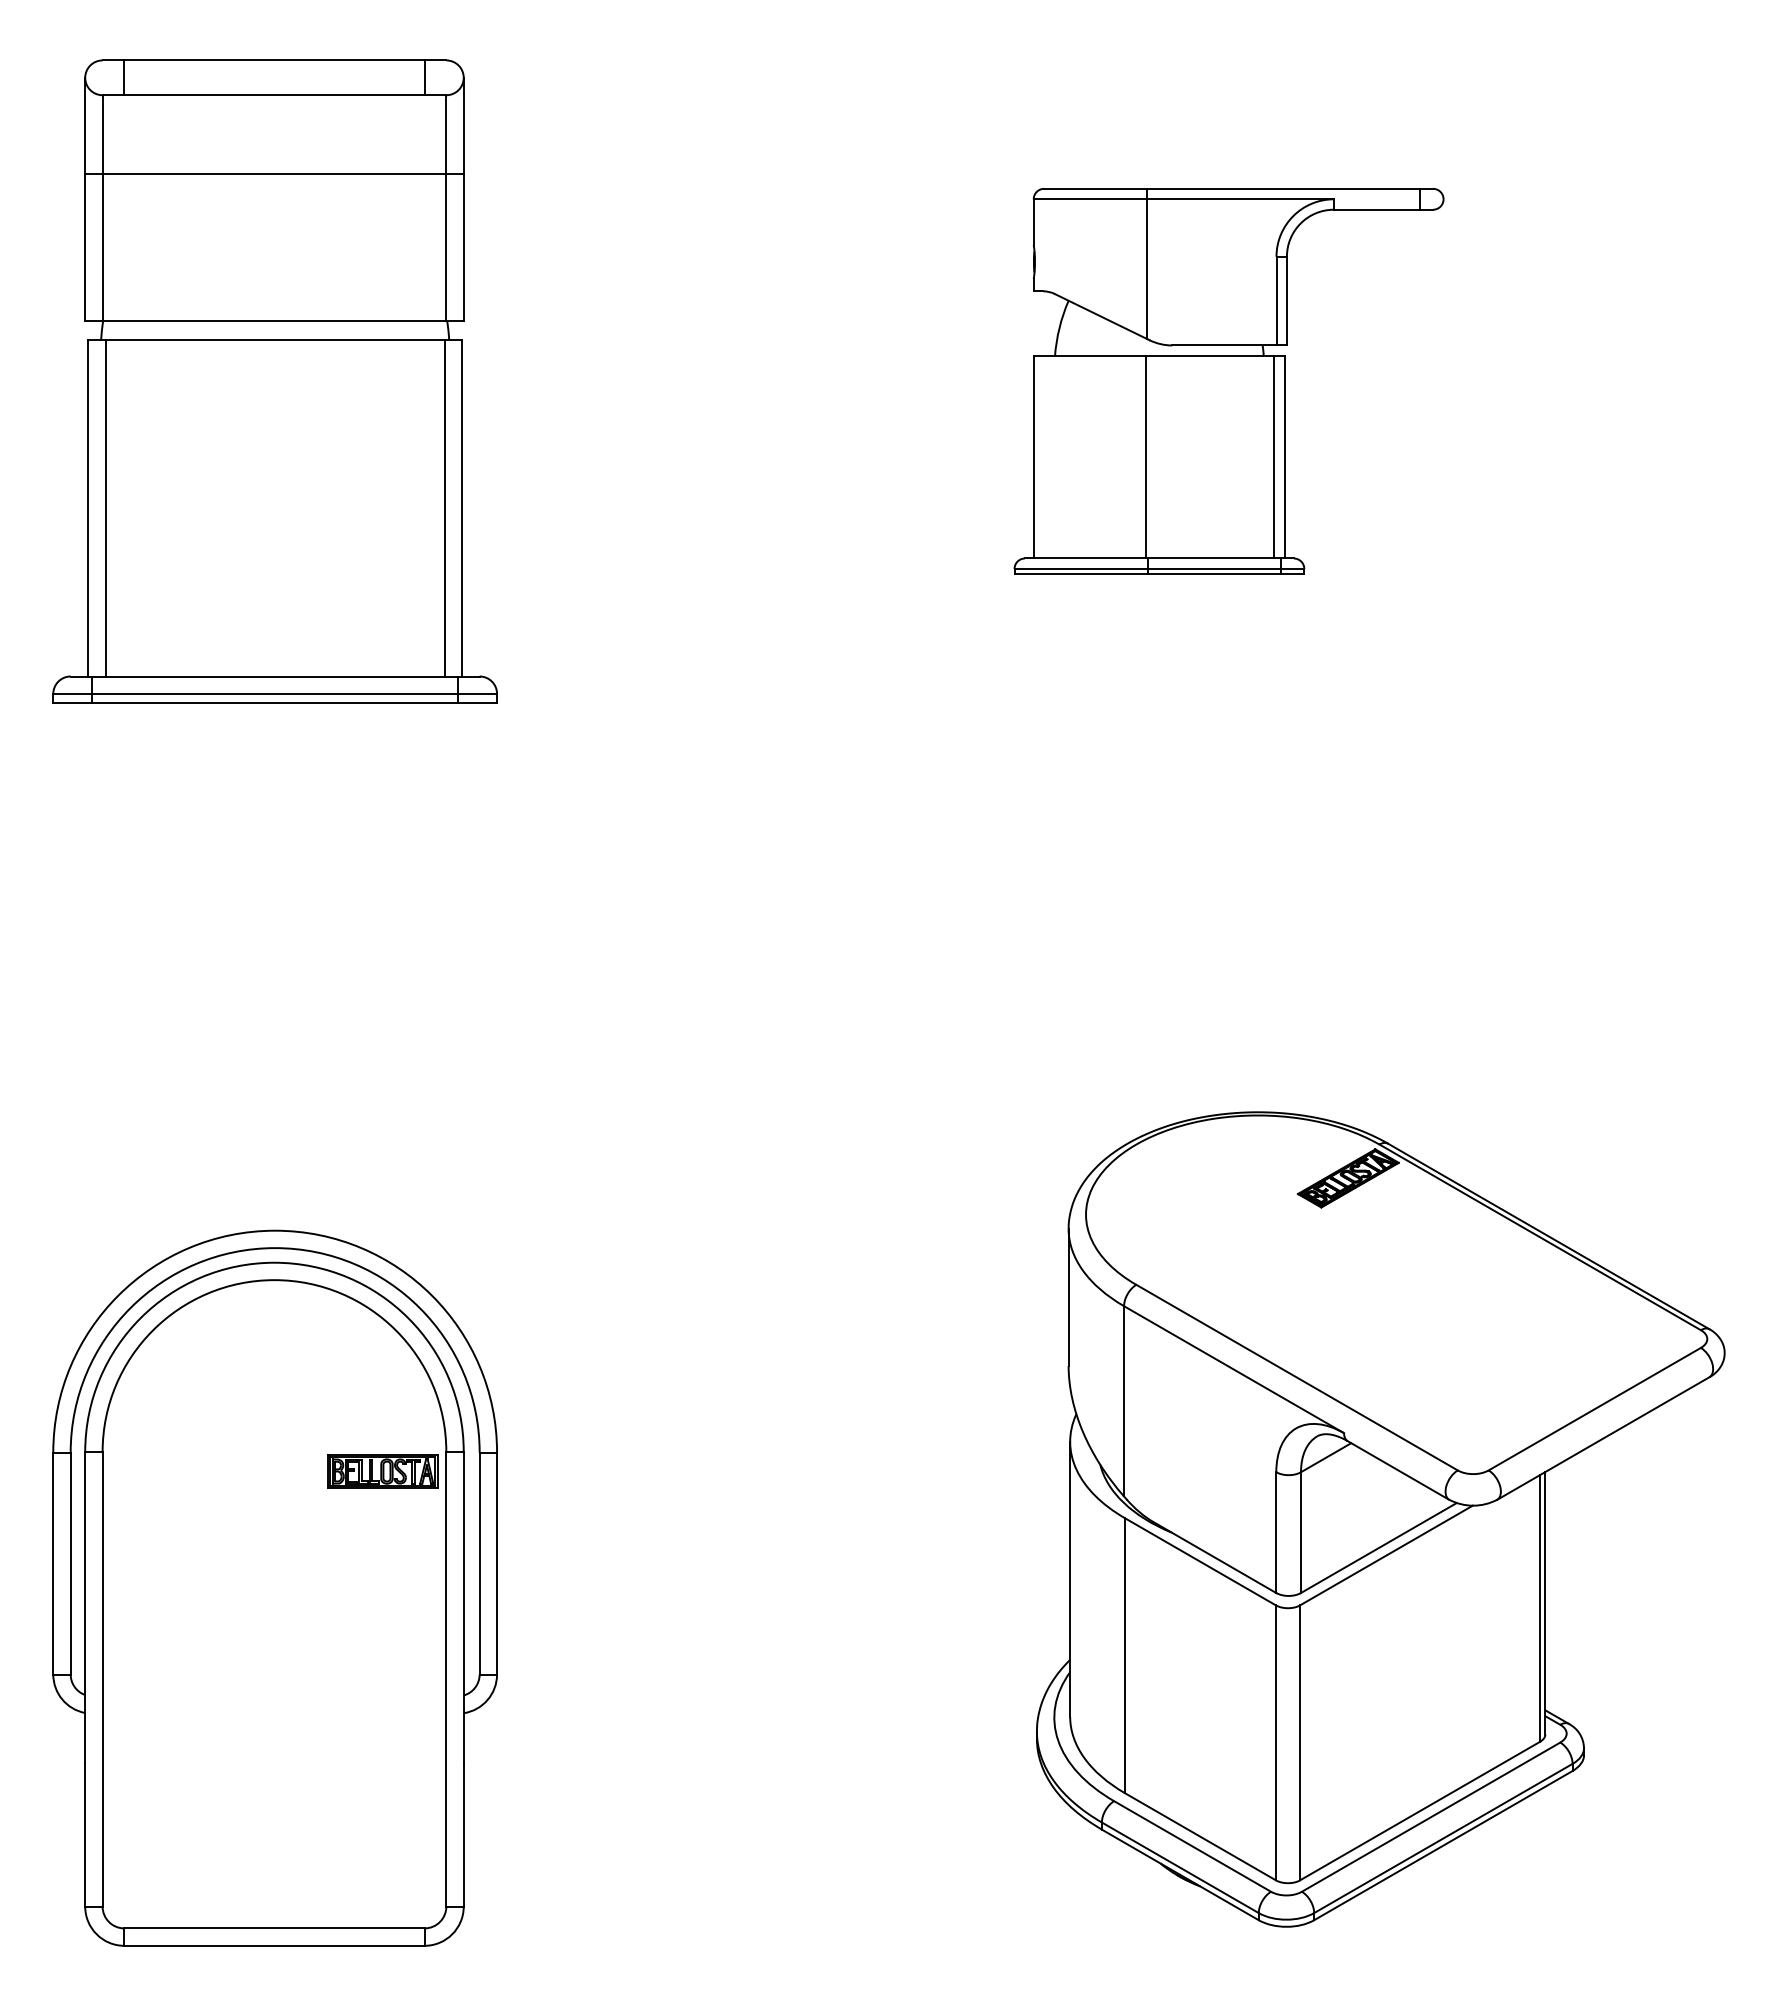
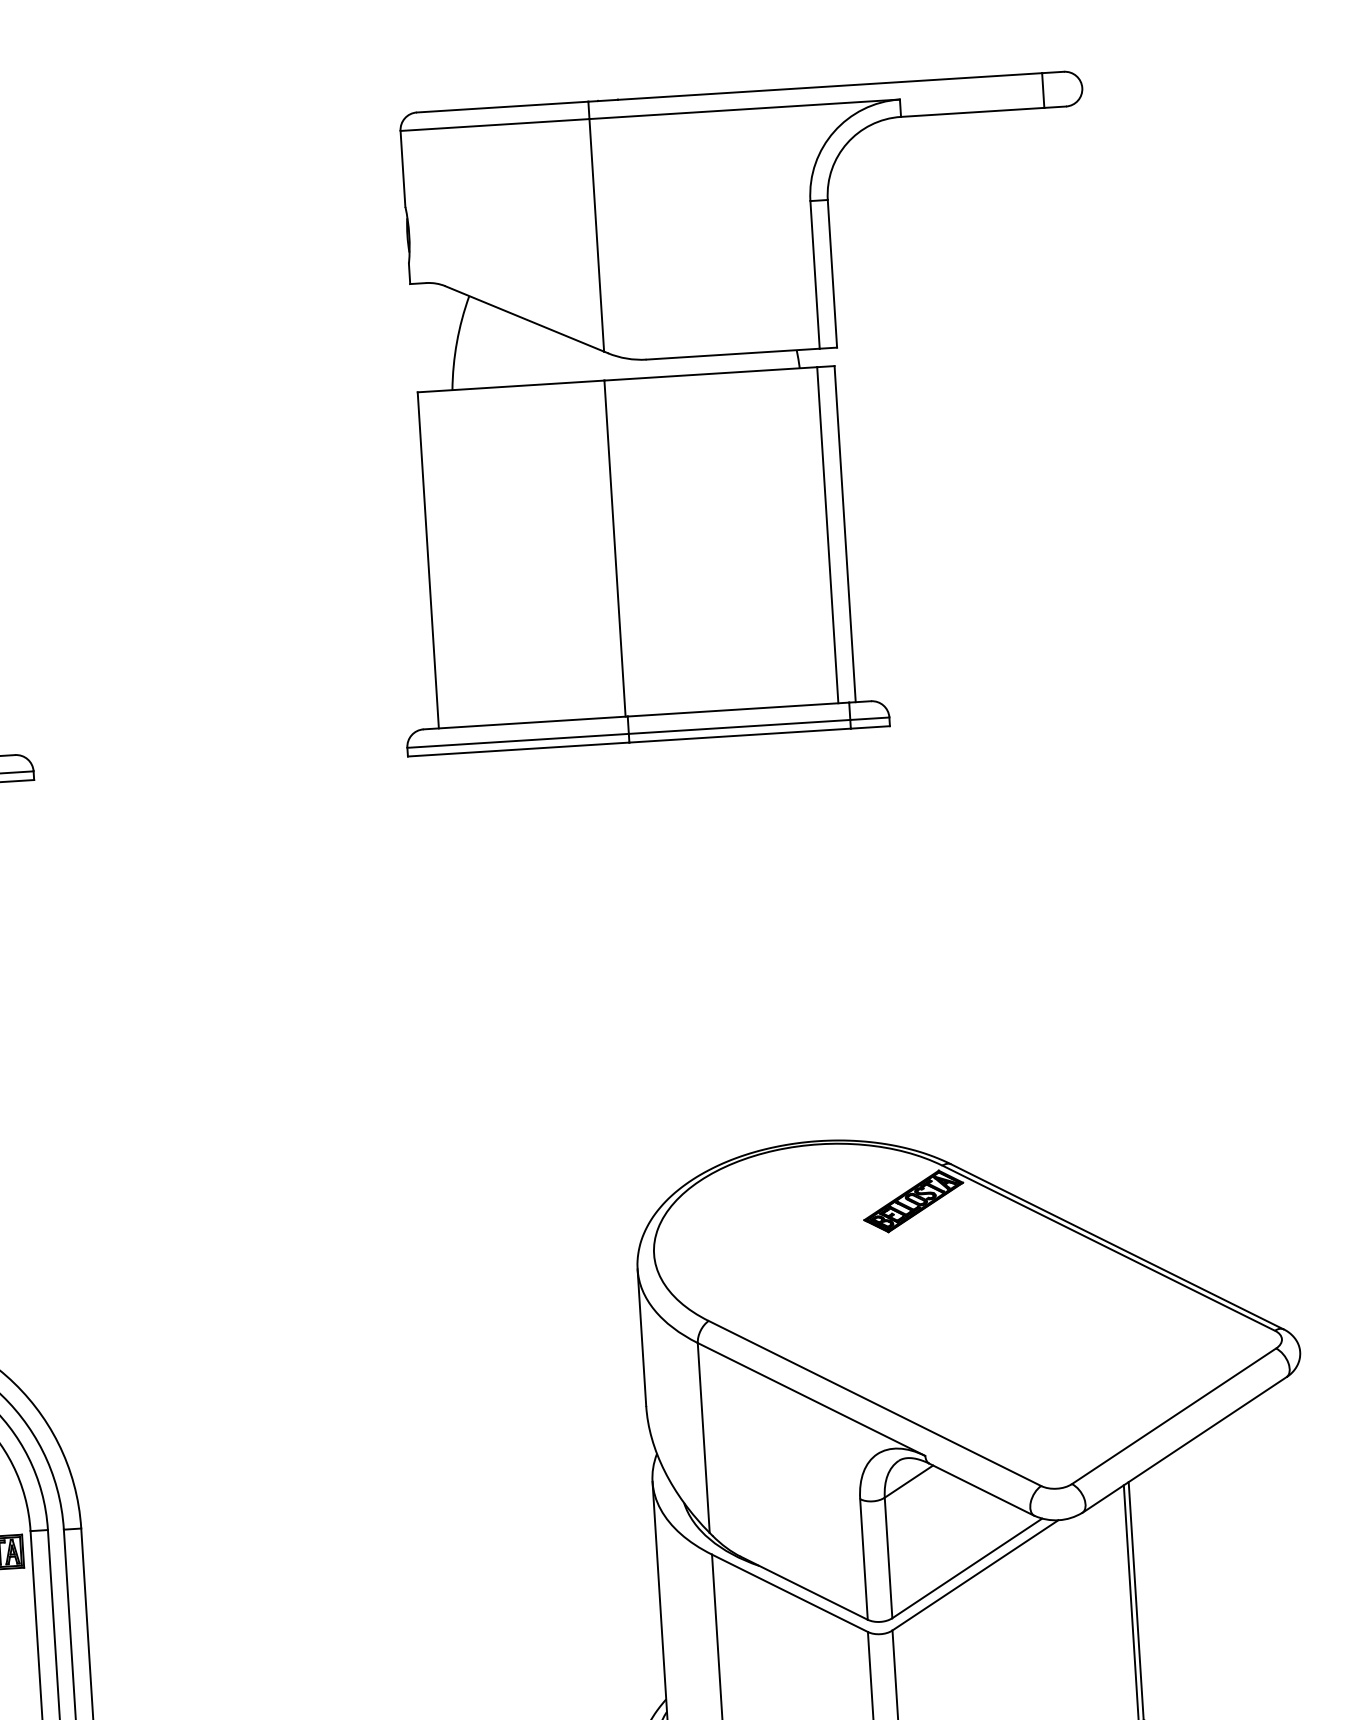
part: (1228, 381) -> (743, 413), size x1.67

